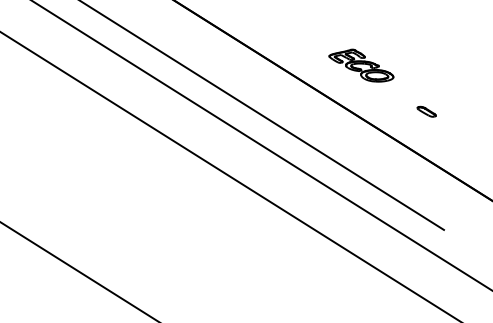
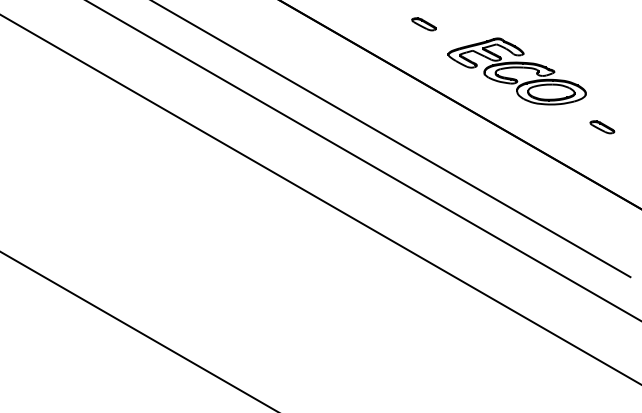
part: (289, 25) -> (423, 24), added
part: (361, 65) -> (516, 71), size x1.67

